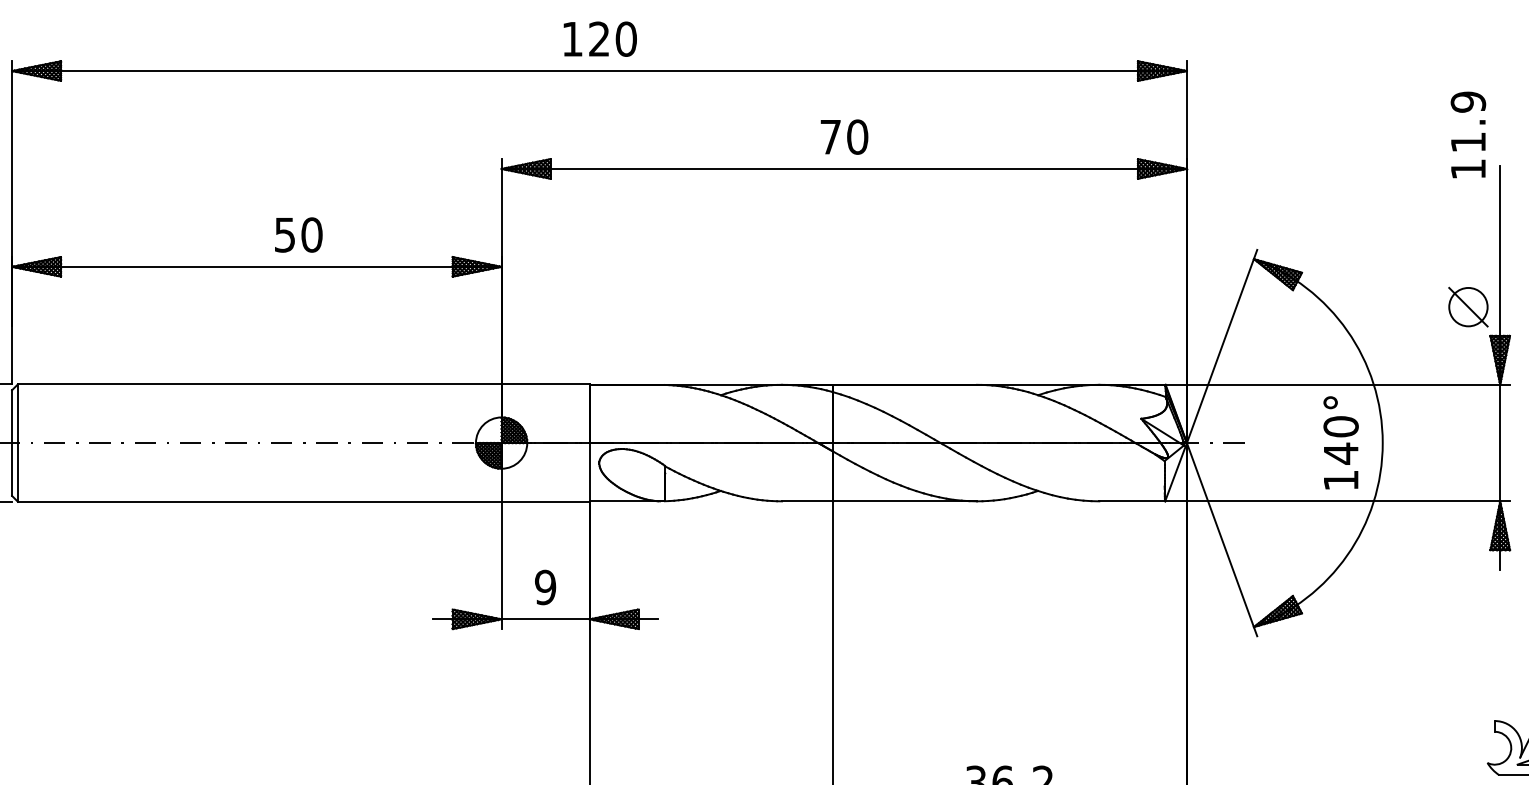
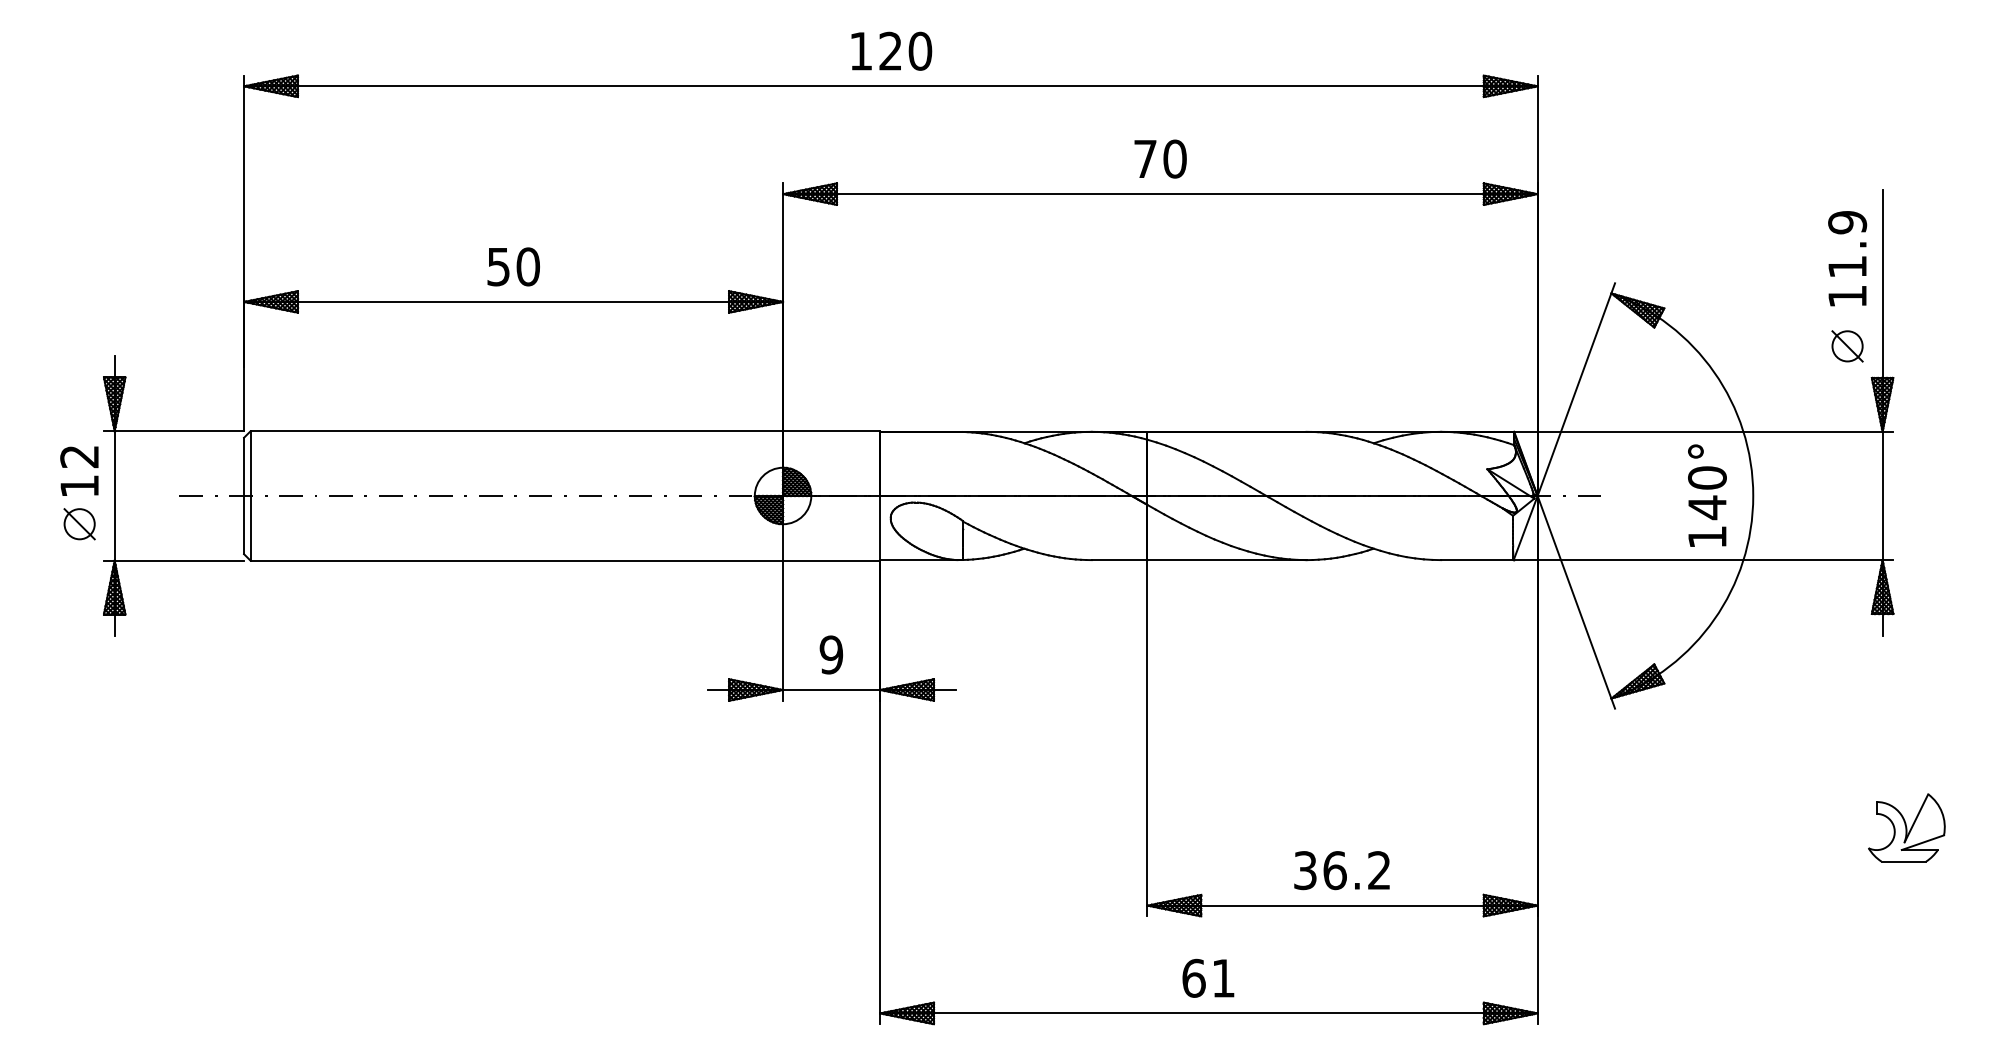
text: (1468, 134) -> (1847, 258), moved
text: (298, 234) -> (513, 266), moved
part: (1468, 307) -> (1847, 346), size x0.71

